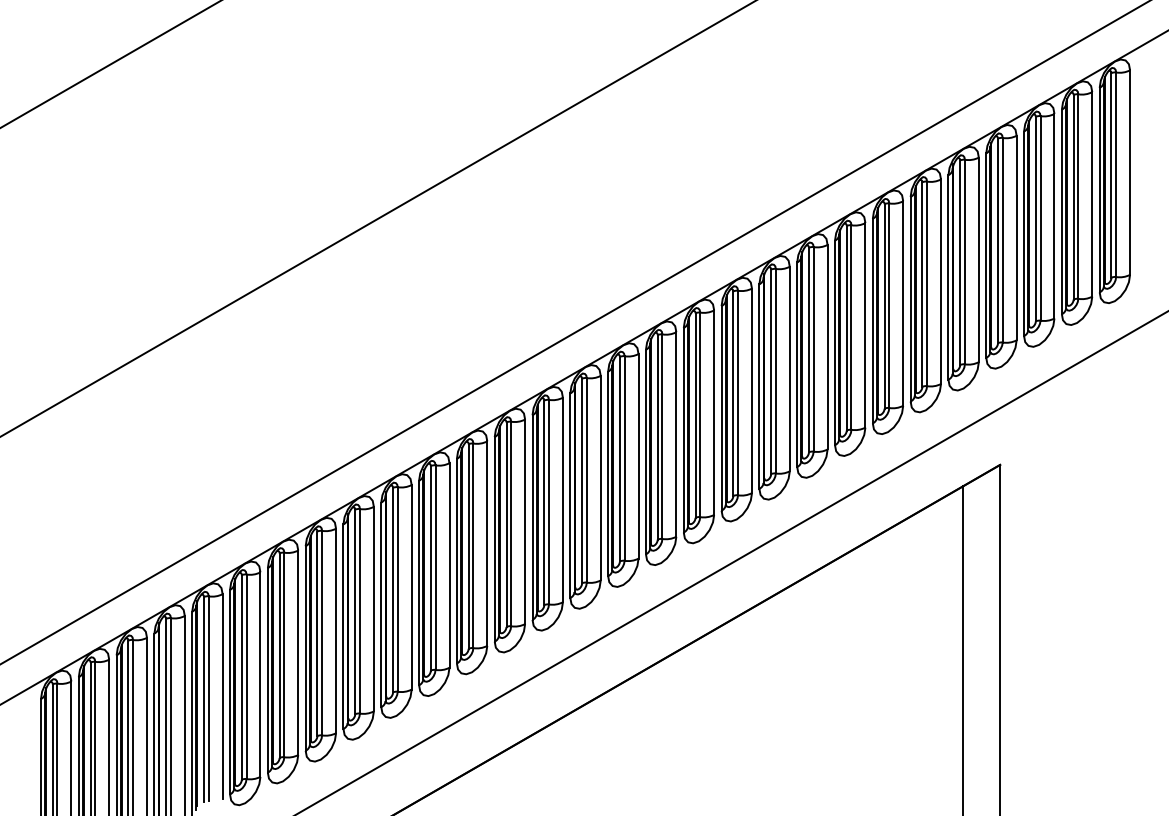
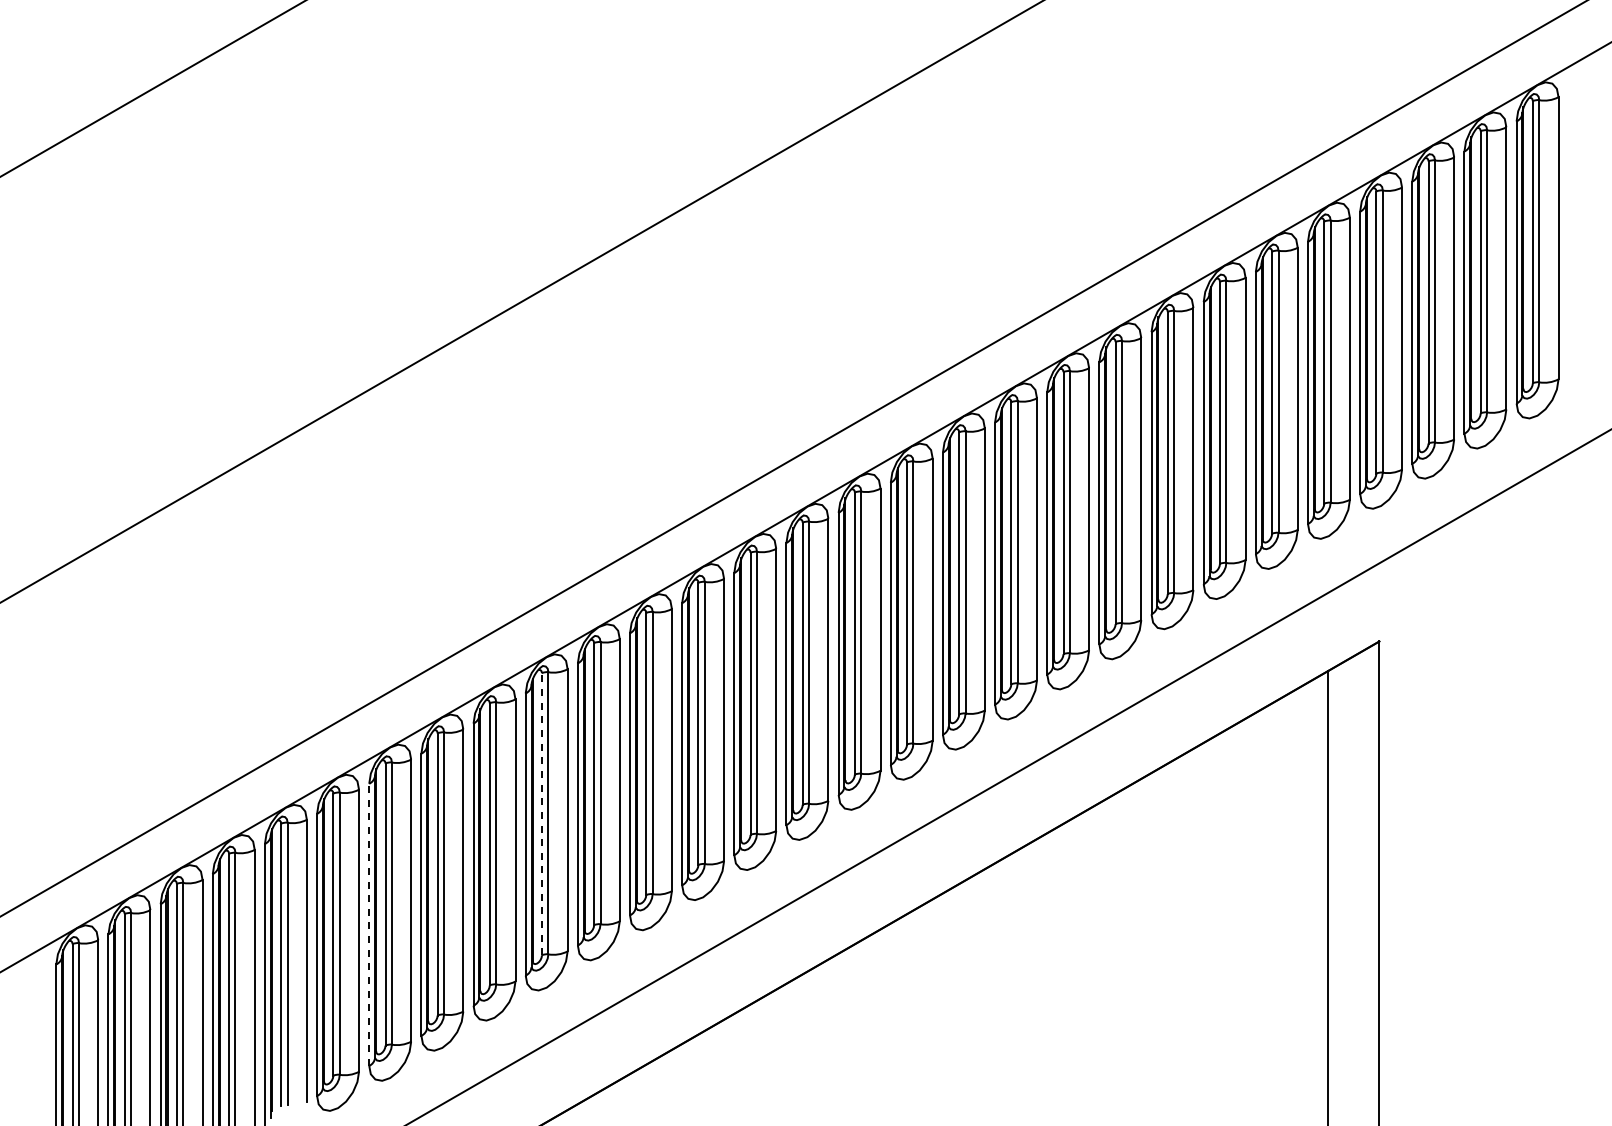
line: (392, 589) -> (541, 813), solid -> dashed
line: (268, 670) -> (369, 924), solid -> dashed

